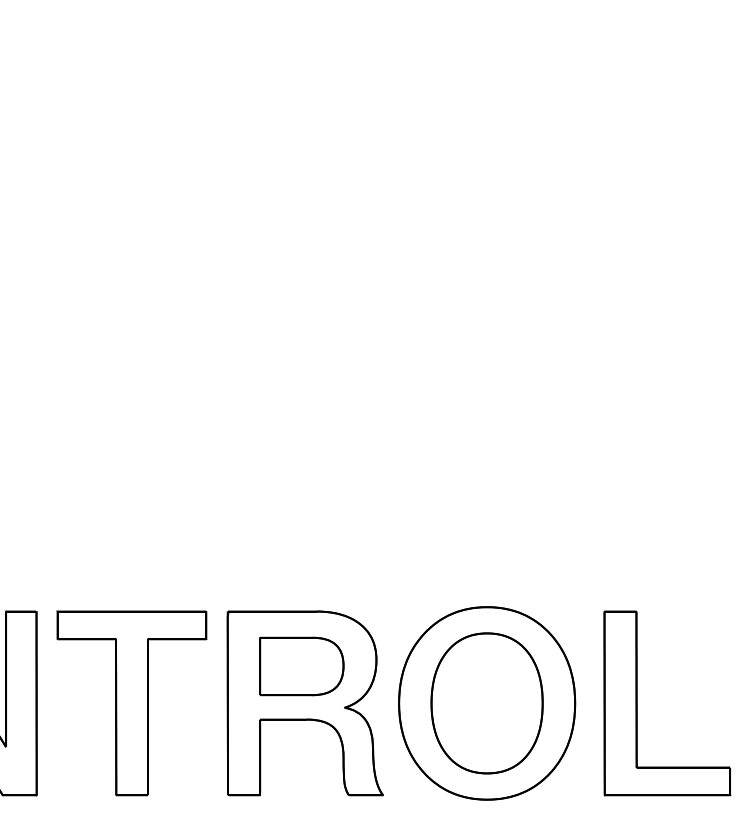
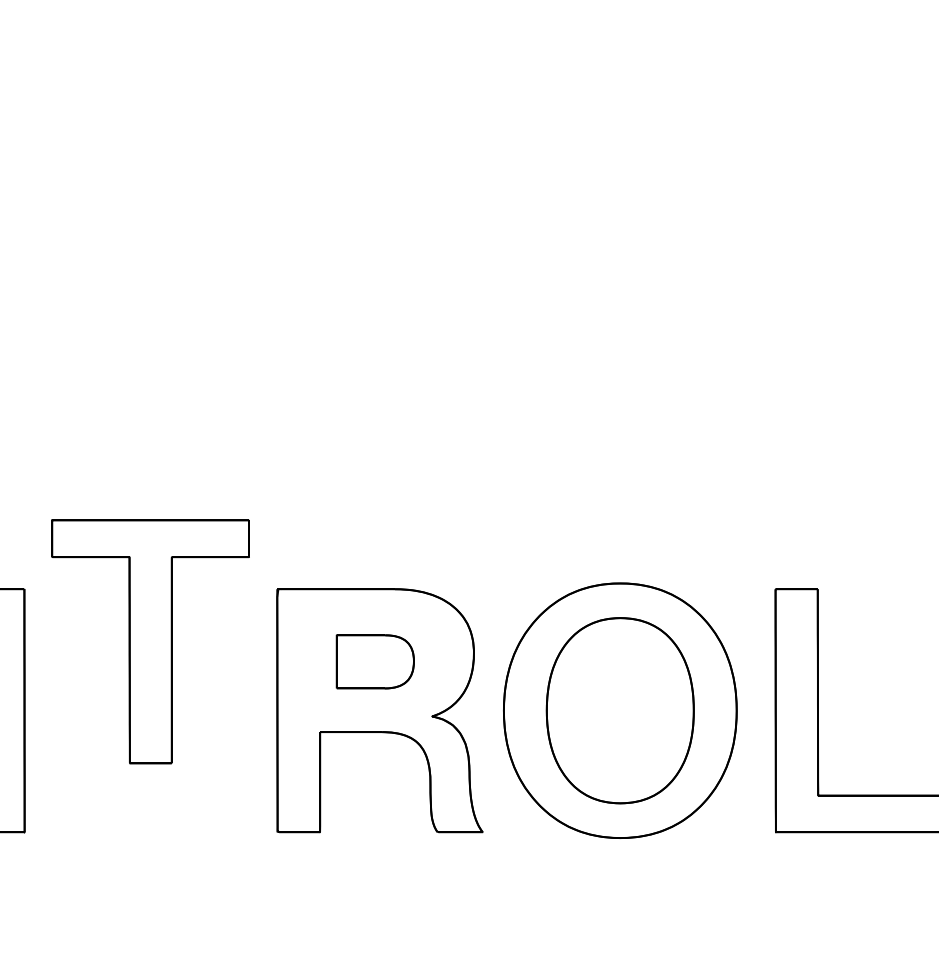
part: (301, 666) -> (374, 661), size x0.7
part: (131, 703) -> (150, 642), moved

